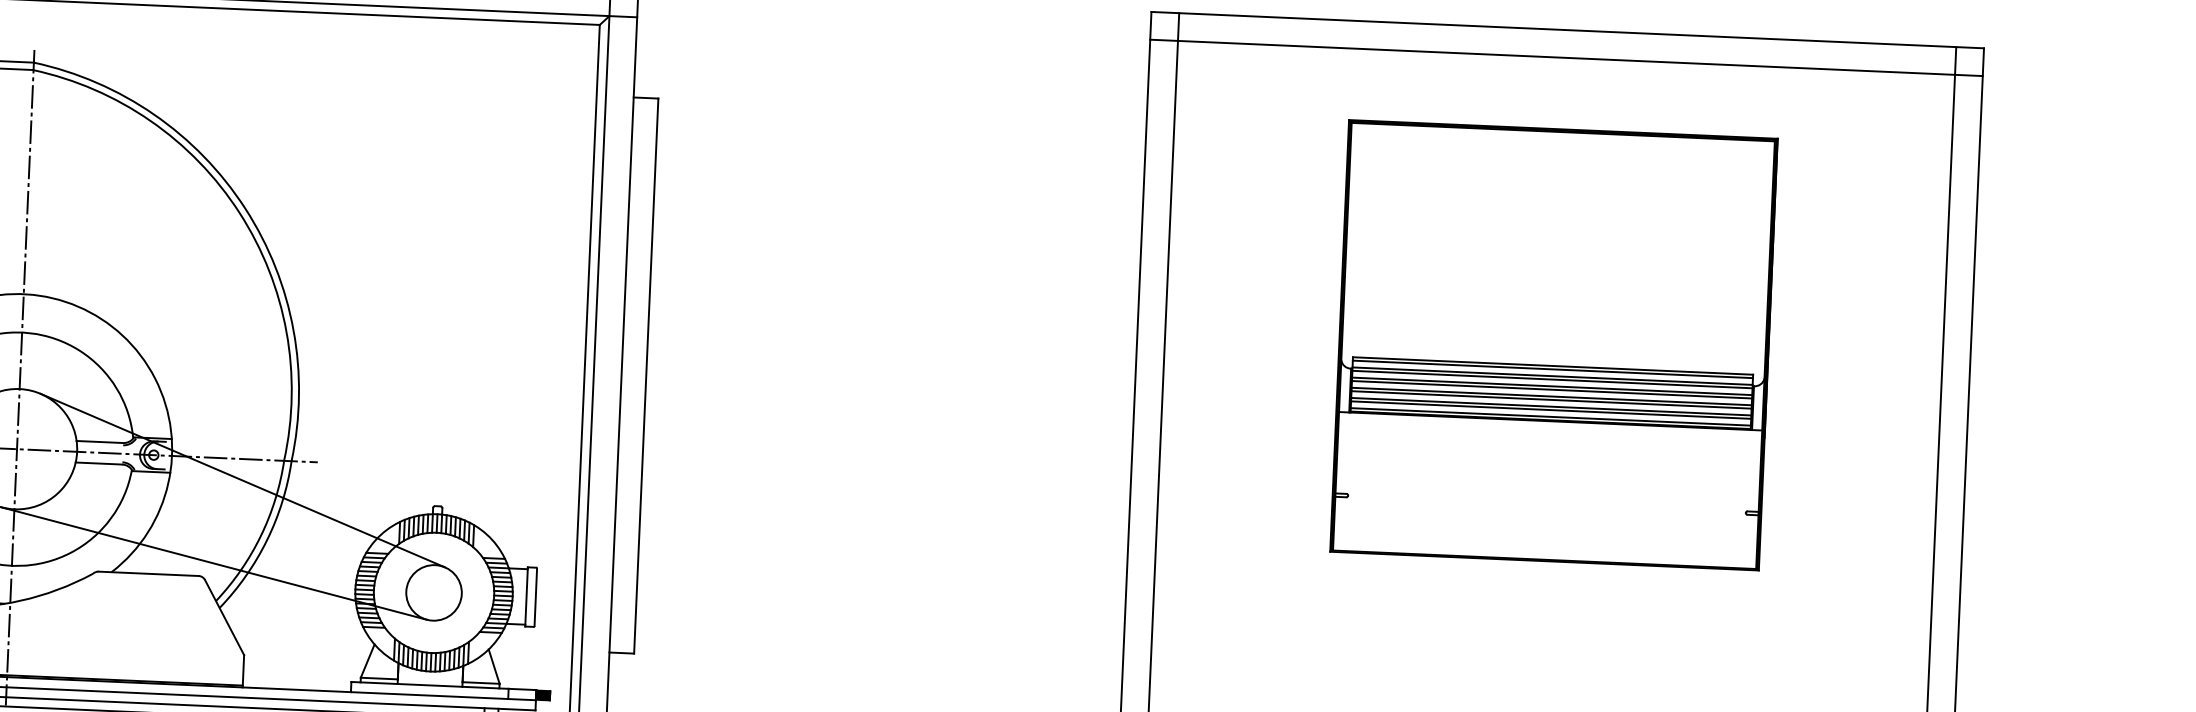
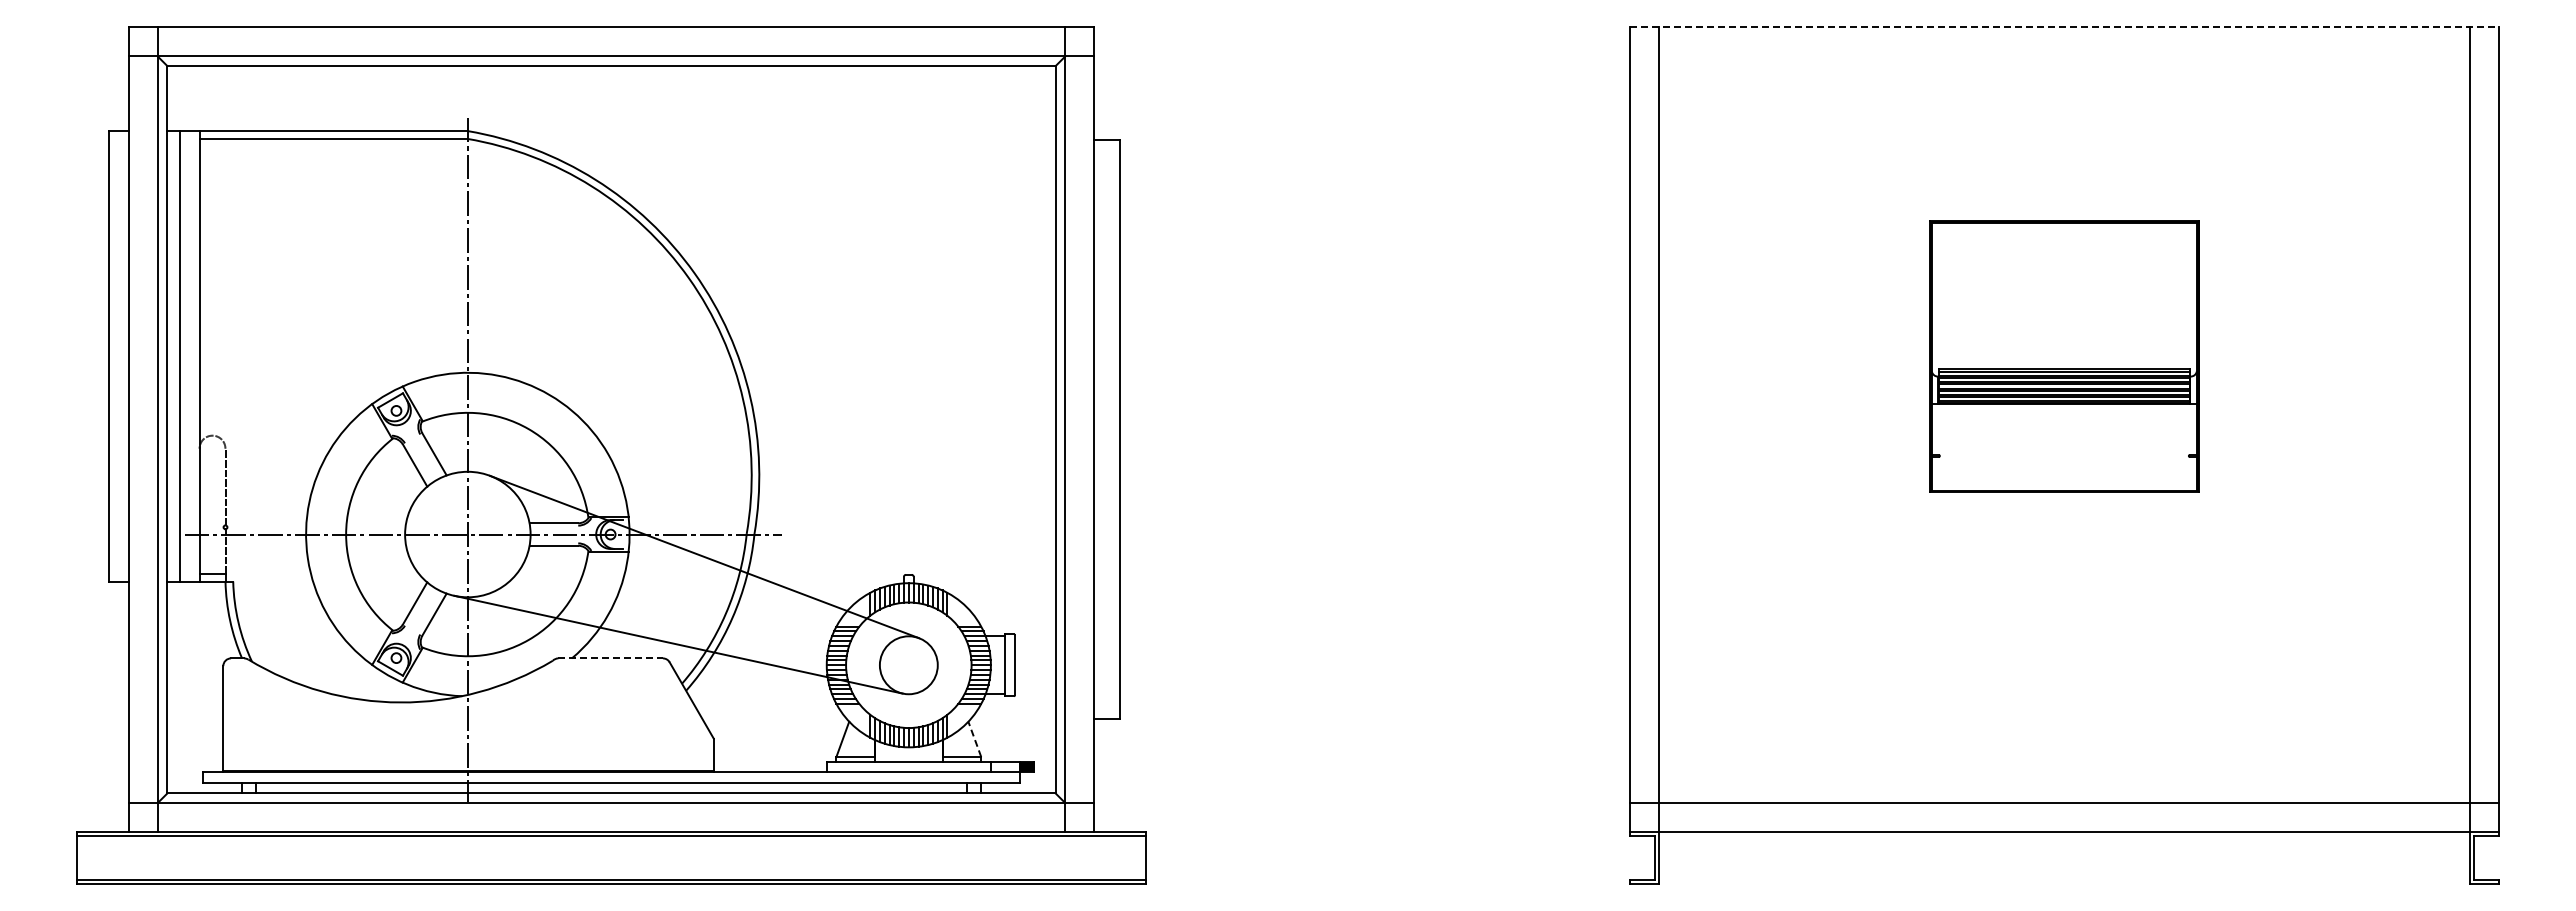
line: (1567, 30) -> (2064, 27), solid -> dashed
line: (1565, 57) -> (2063, 56), removed
part: (1554, 345) -> (2064, 356), size x0.6
line: (149, 573) -> (611, 658), solid -> dashed
line: (493, 666) -> (974, 739), solid -> dashed

